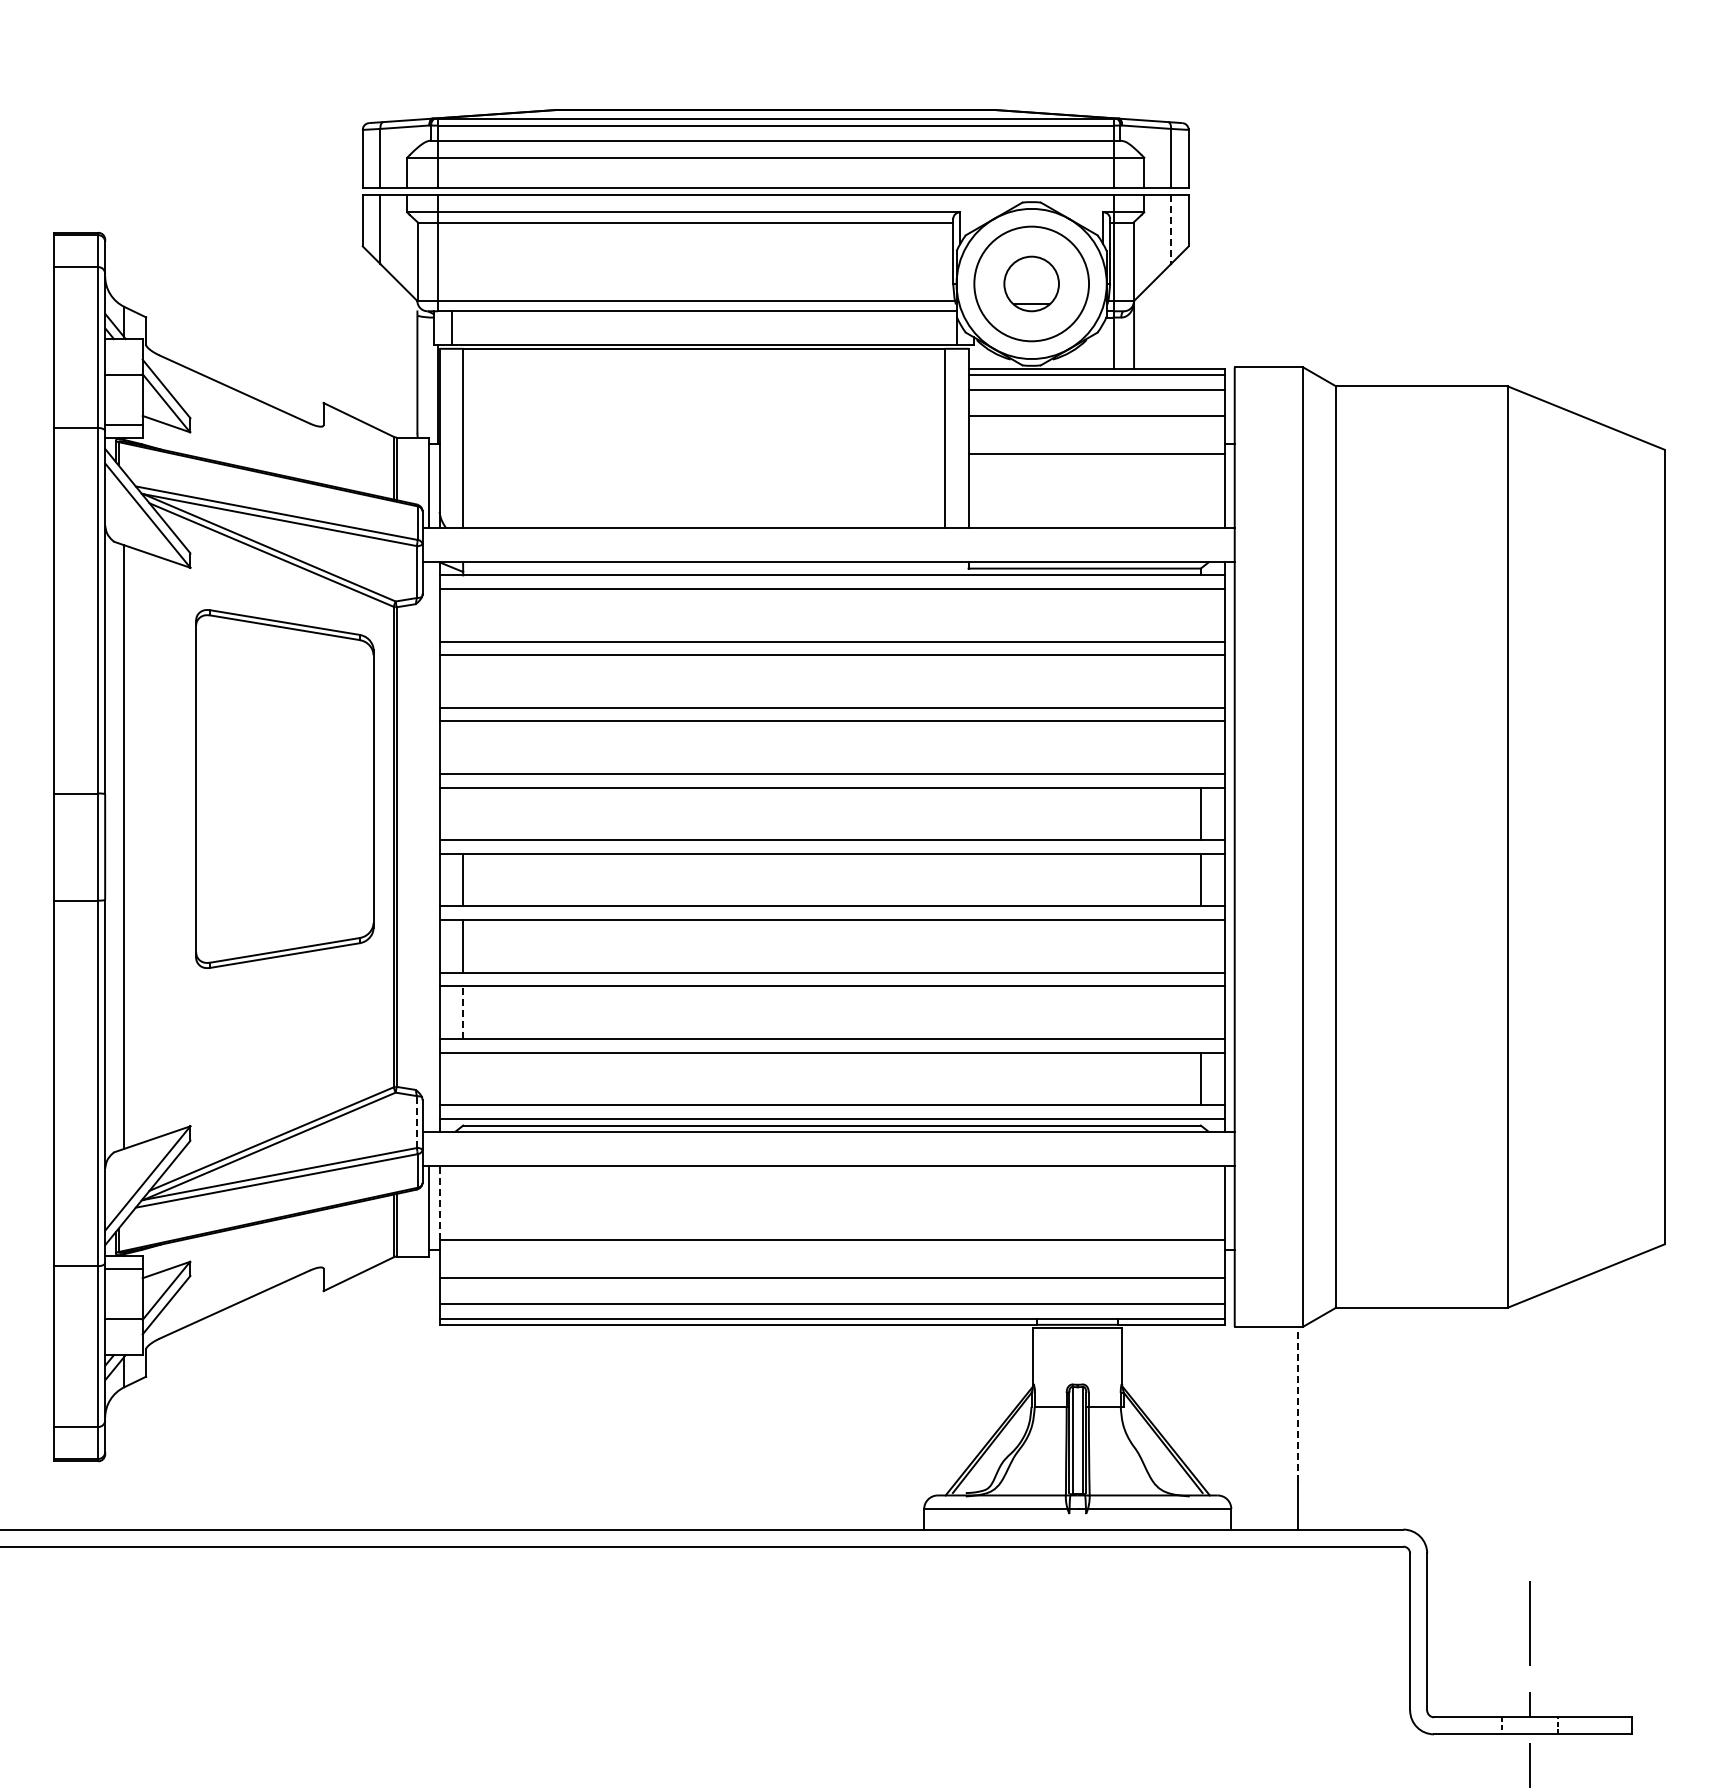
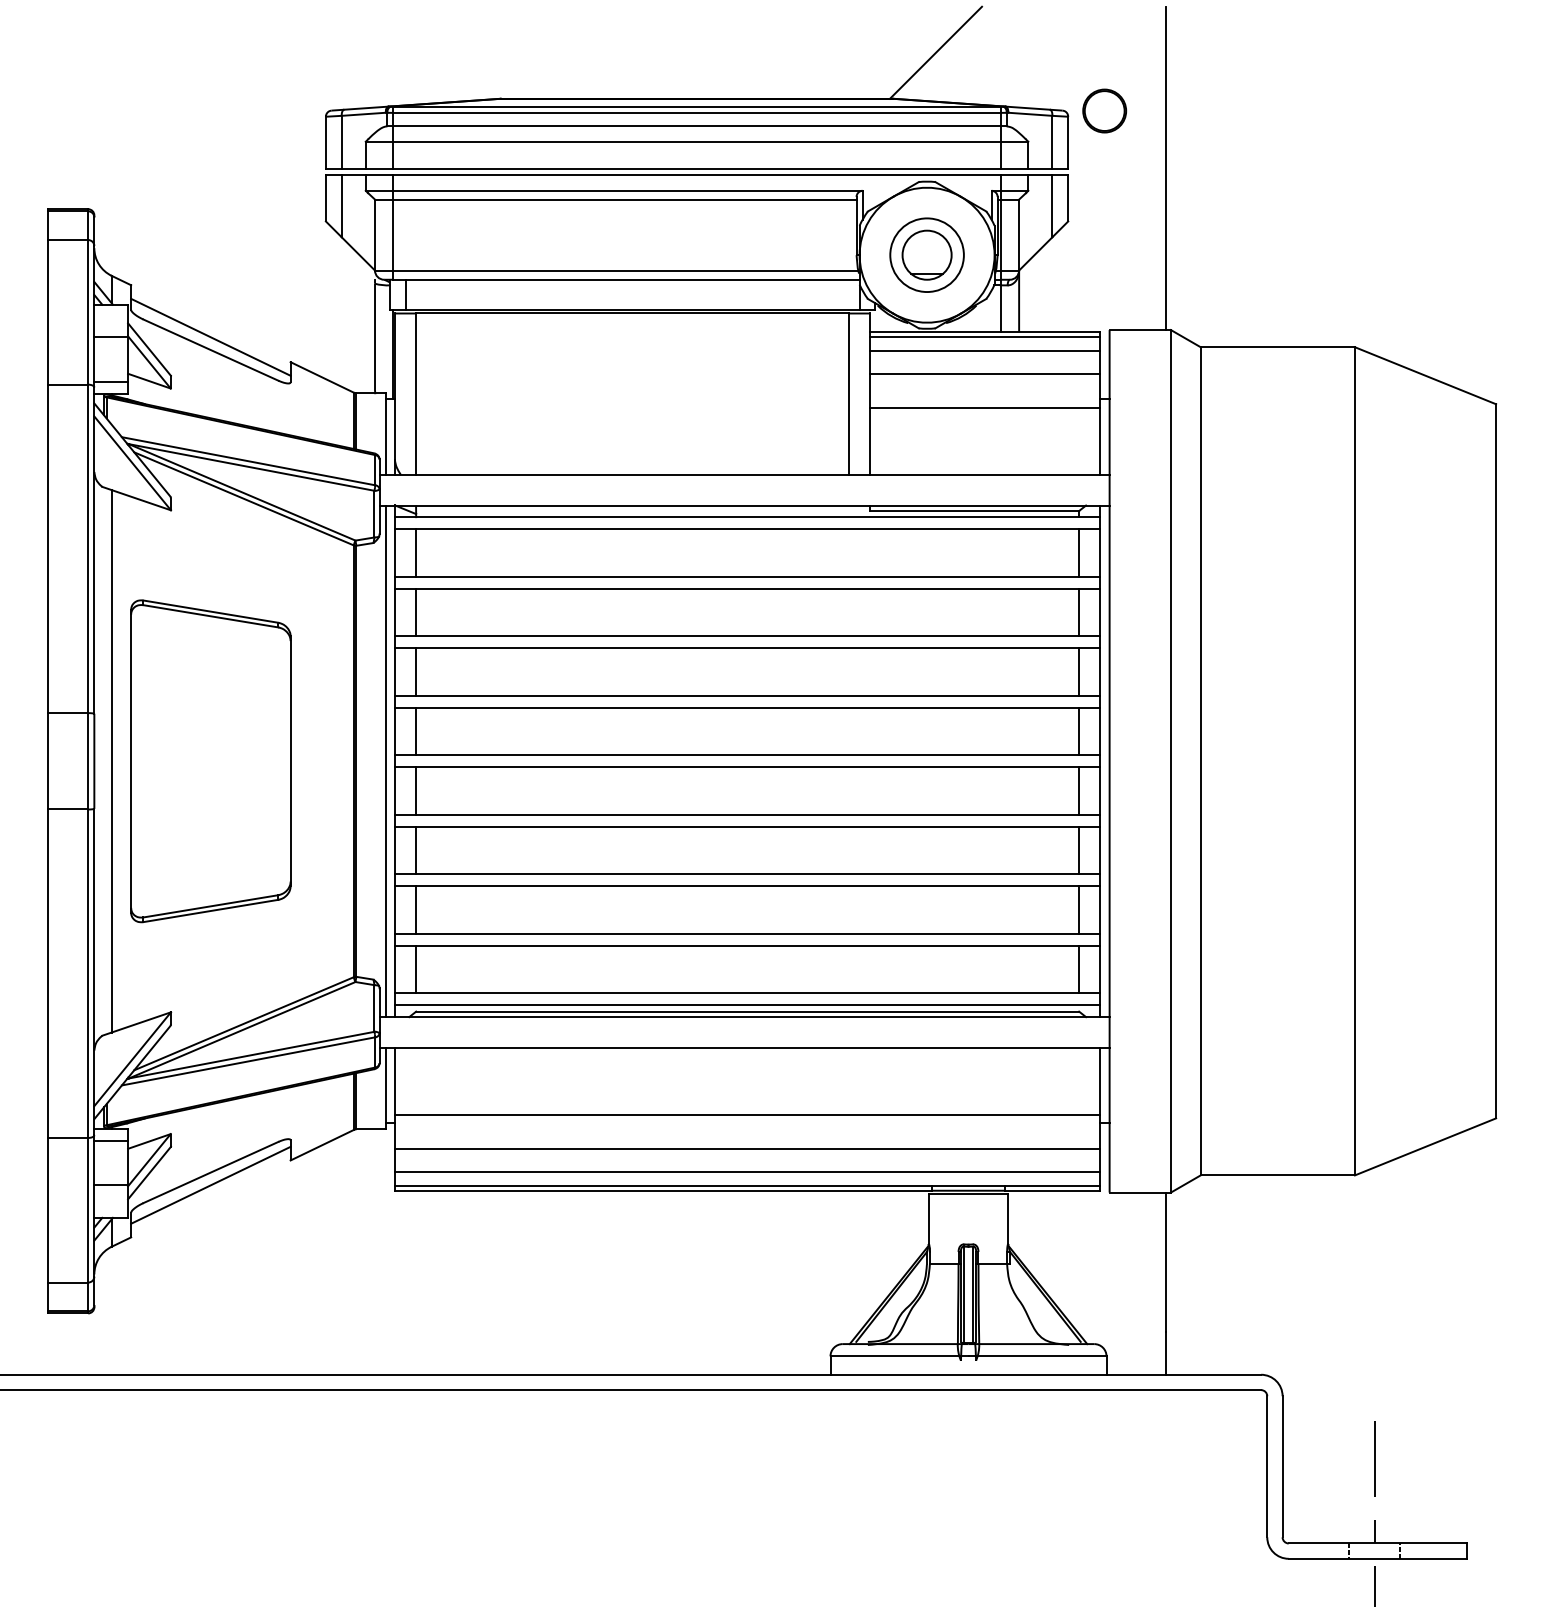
line: (1041, 58) -> (935, 52), added
part: (1229, 123) -> (1104, 110), added
line: (1297, 187) -> (1166, 168), added
line: (1171, 230) -> (1052, 207), dashed -> solid
circle: (1031, 283) -> (926, 254), size x0.71
line: (234, 375) -> (210, 337), added
line: (463, 615) -> (416, 553), added
line: (1200, 615) -> (1078, 553), added
line: (463, 681) -> (416, 612), added
line: (1200, 681) -> (1078, 612), added
line: (463, 747) -> (416, 671), added
line: (1200, 747) -> (1078, 671), added
part: (284, 788) -> (210, 760), moved
line: (463, 813) -> (416, 731), added
line: (429, 846) -> (385, 760), added
line: (1200, 946) -> (1078, 850), added
line: (463, 1012) -> (416, 910), dashed -> solid
line: (1200, 1012) -> (1078, 910), added
line: (463, 1078) -> (416, 969), added
line: (416, 1122) -> (374, 1008), dashed -> solid
line: (439, 1202) -> (394, 1080), dashed -> solid
line: (234, 1318) -> (210, 1185), added
line: (1297, 1403) -> (1166, 1261), dashed -> solid

